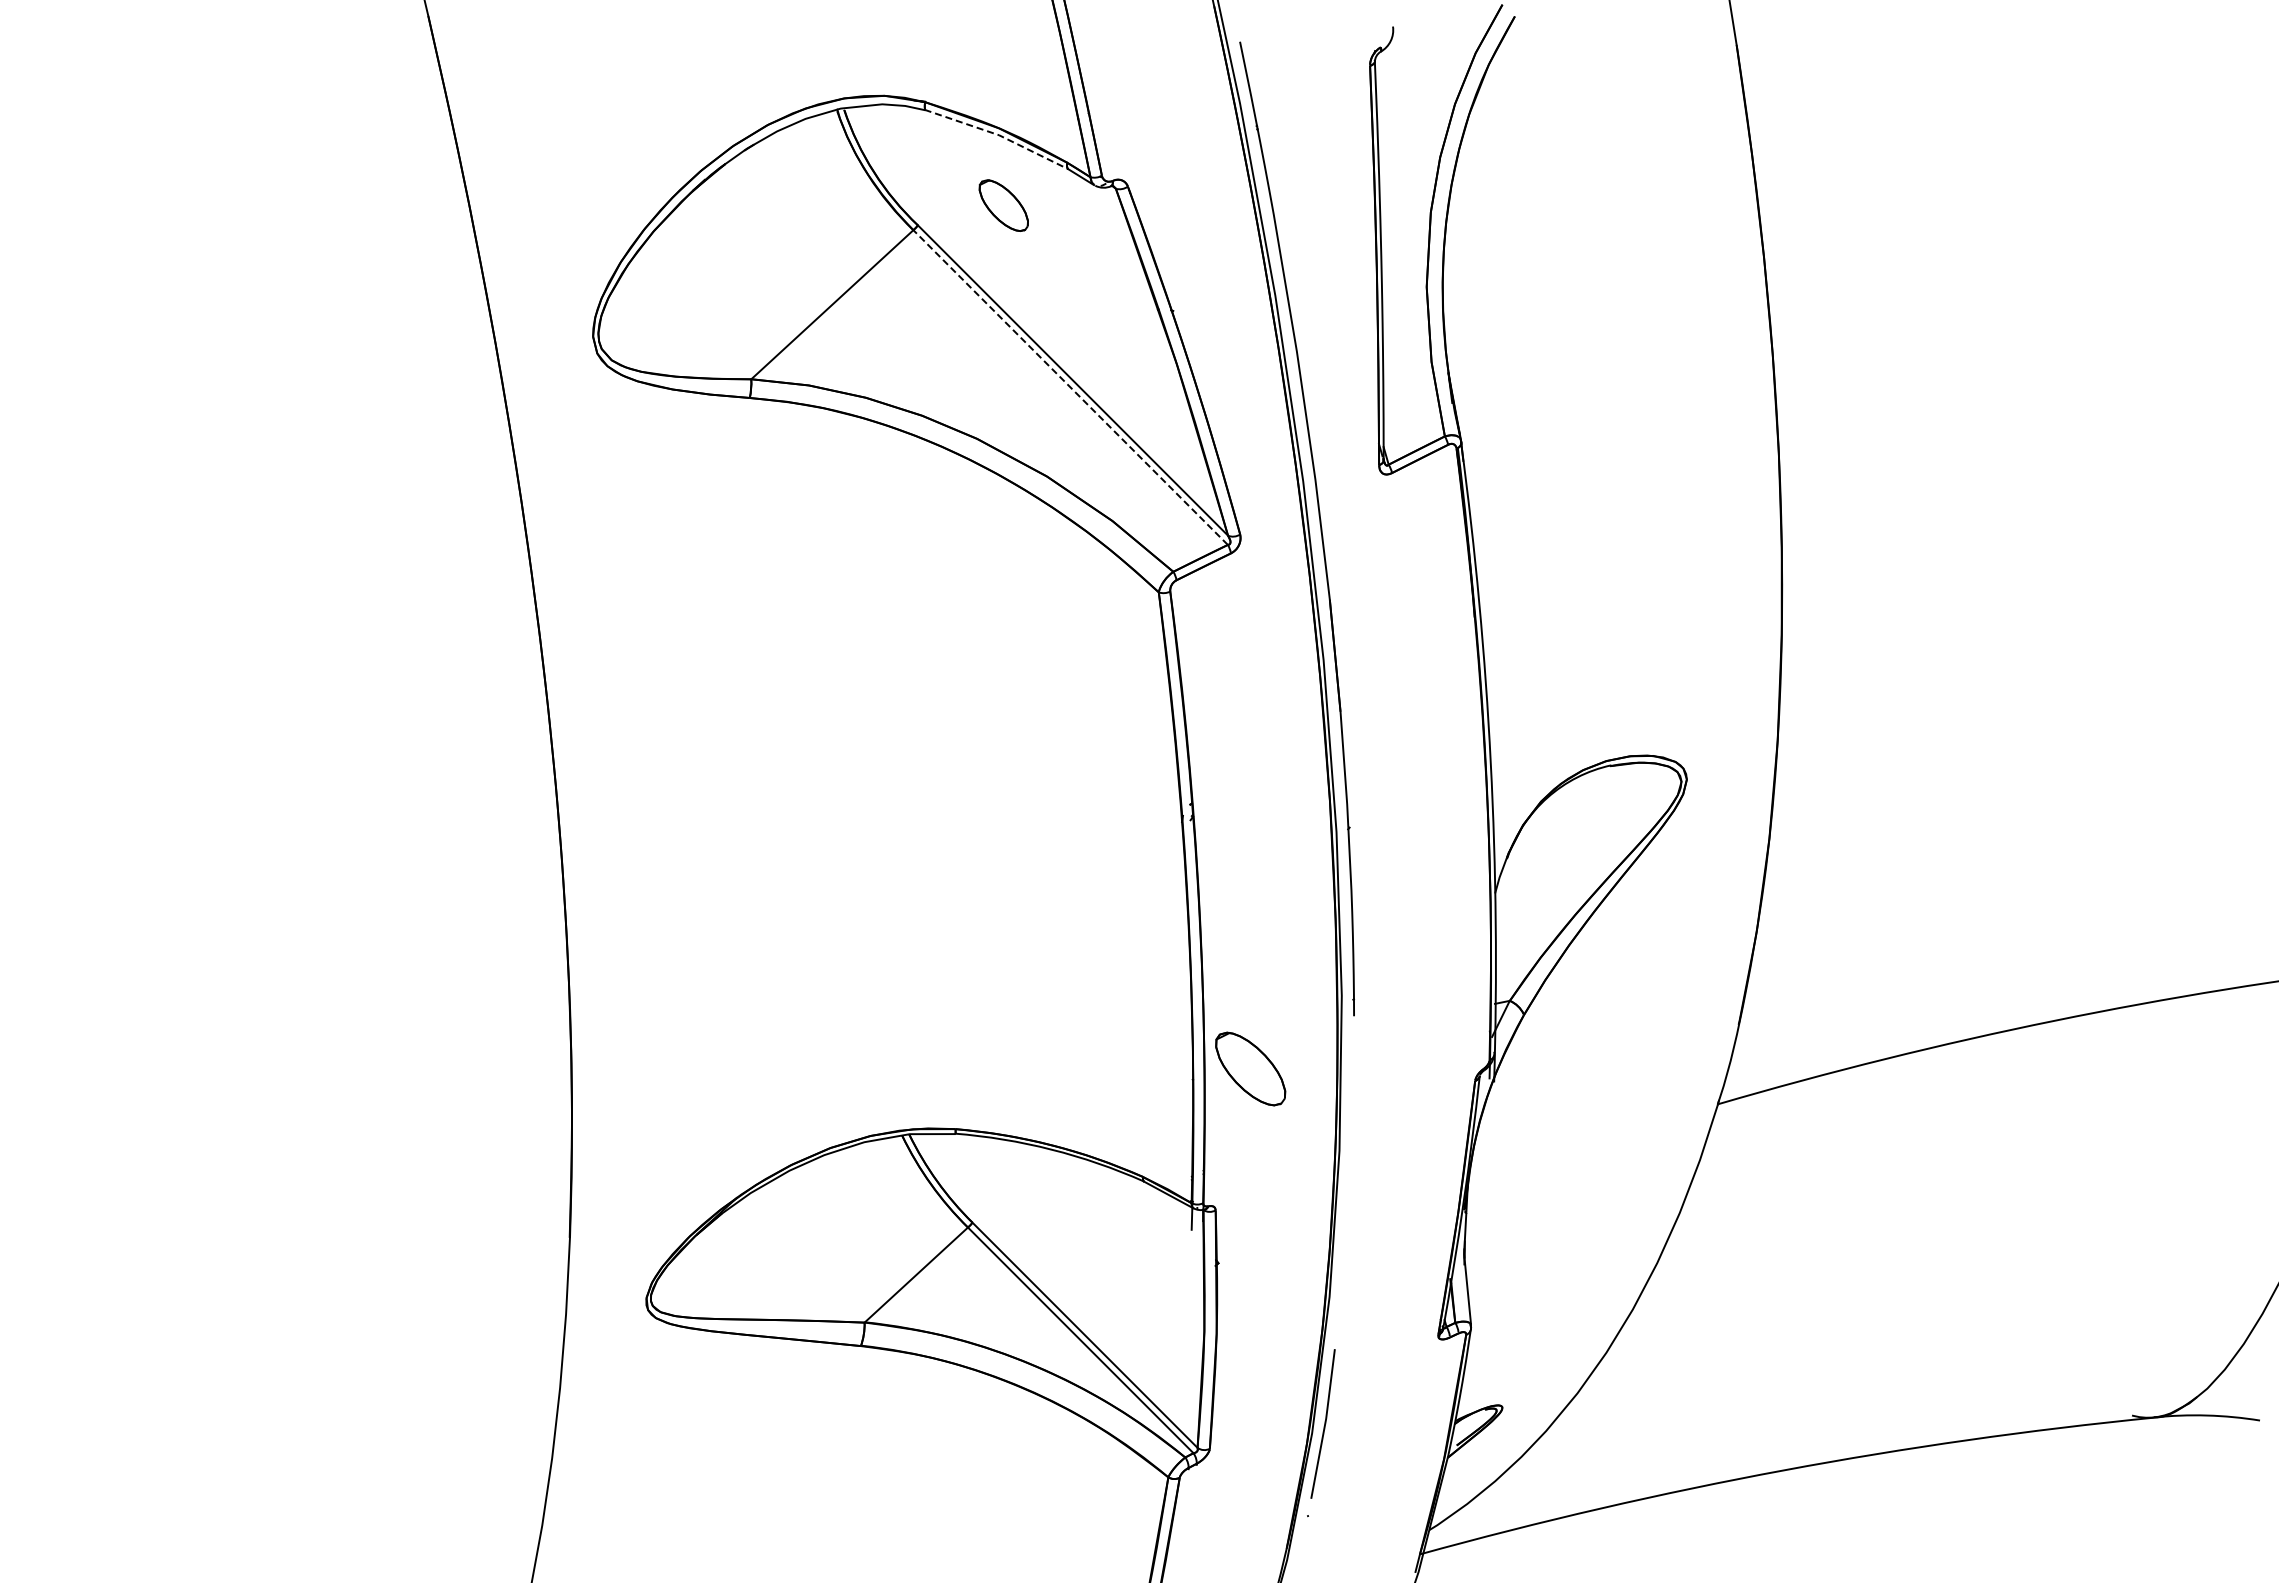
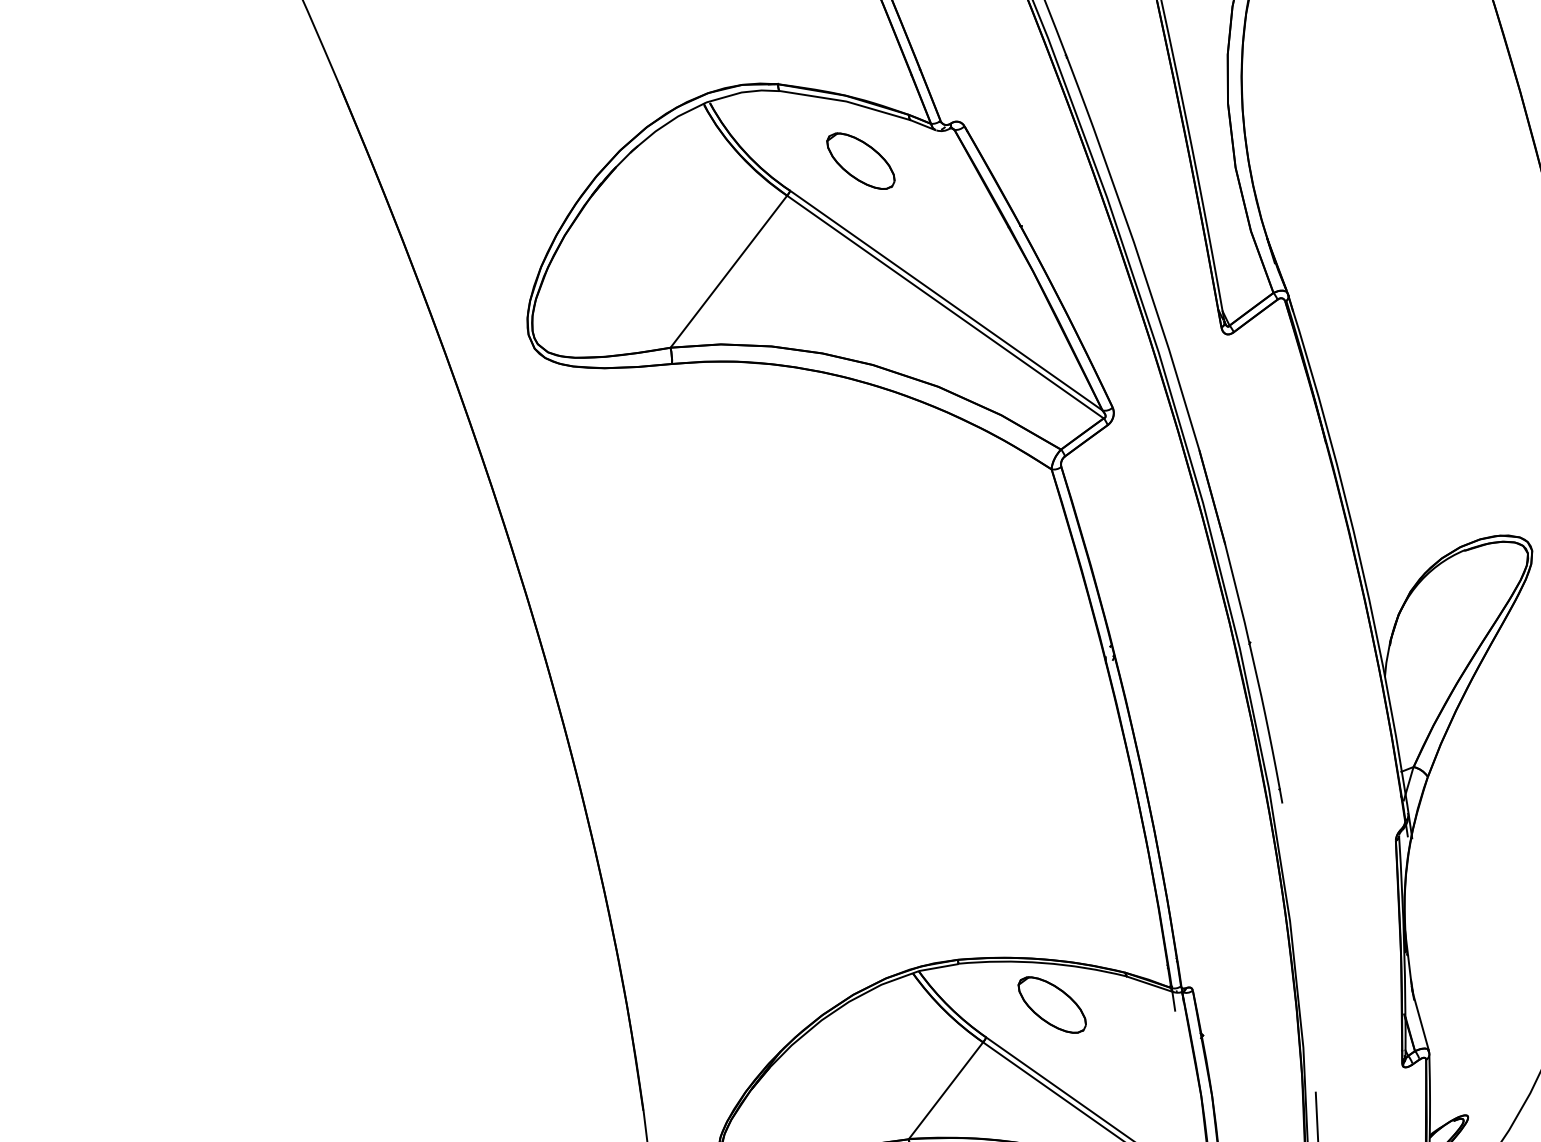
line: (999, 135) -> (846, 101), dashed -> solid
part: (1003, 205) -> (860, 161), size x1.43
line: (1070, 387) -> (945, 307), dashed -> solid
part: (1250, 1068) -> (1052, 1004), moved

